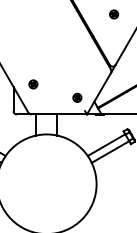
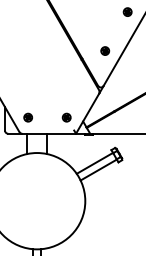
part: (114, 13) -> (105, 50), moved
part: (32, 84) -> (27, 117), moved

